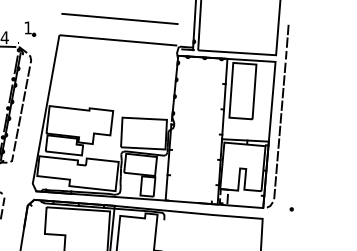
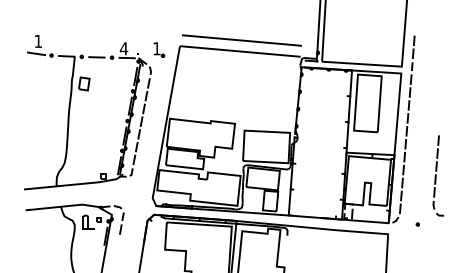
line: (119, 18) -> (241, 40), moved
part: (30, 28) -> (159, 49), moved
part: (311, 161) -> (438, 175), added

